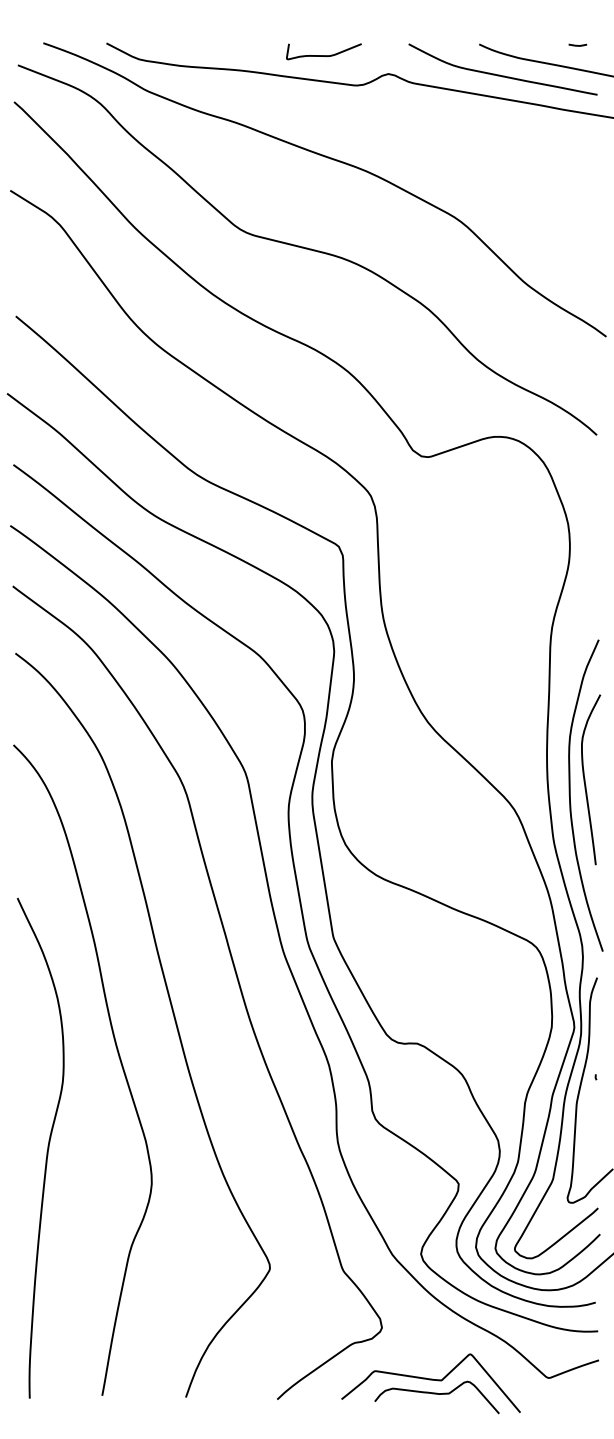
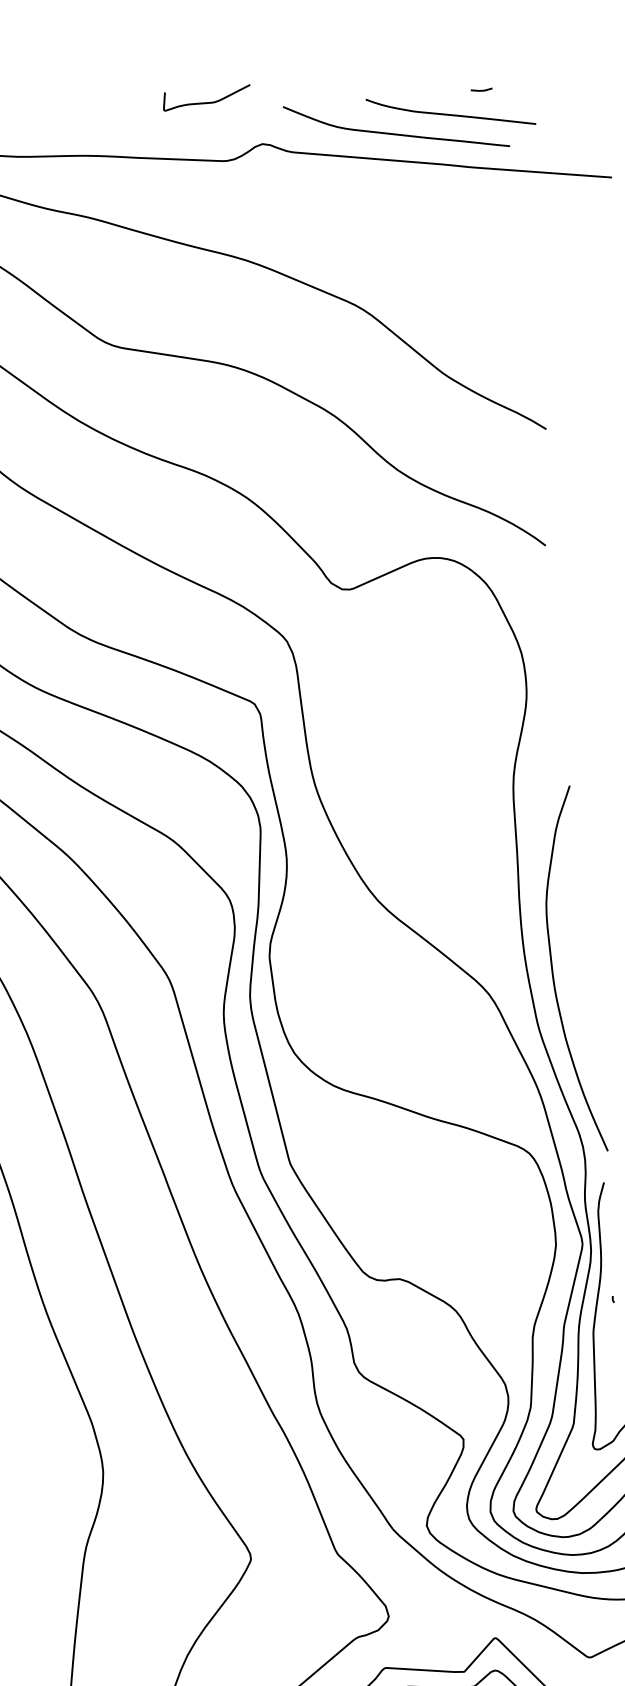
curve: (323, 55) -> (206, 102), moved
curve: (585, 779) -> (569, 951), removed

